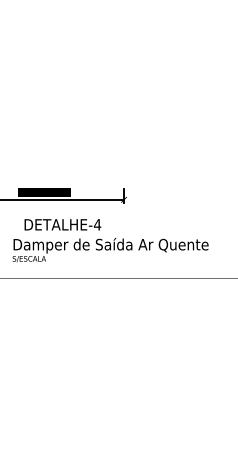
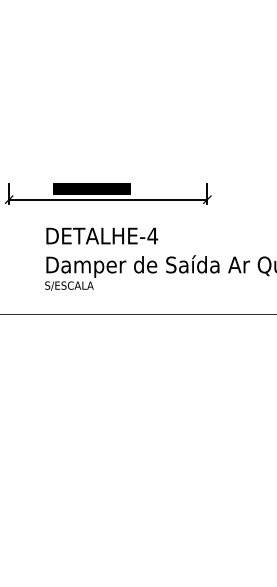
text: (62, 224) -> (101, 235), moved

